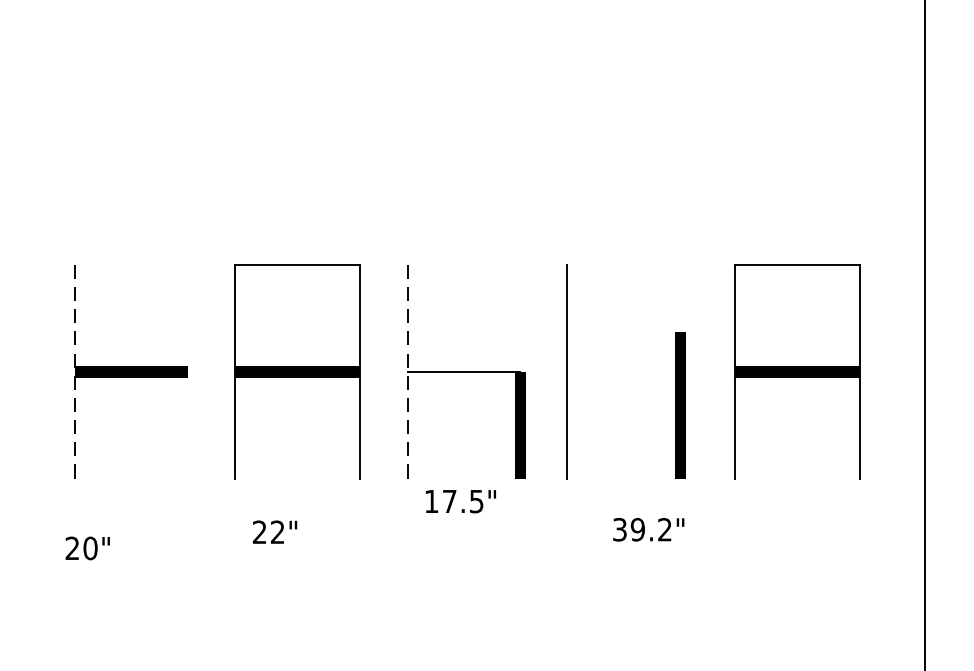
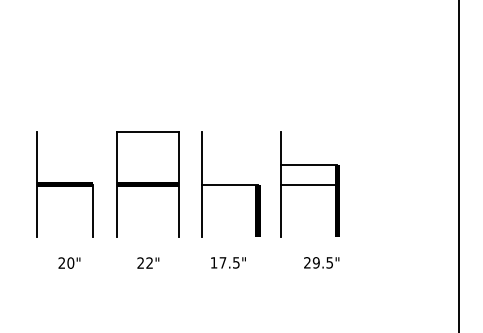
line: (624, 331) -> (309, 164), added
line: (75, 371) -> (37, 184), dashed -> solid
line: (408, 371) -> (202, 184), dashed -> solid
line: (624, 371) -> (309, 184), added
part: (797, 371) -> (395, 184), removed
line: (188, 424) -> (93, 210), added
text: (460, 500) -> (228, 262), moved
text: (642, 529) -> (318, 262), 39.2" -> 29.5"
text: (275, 531) -> (148, 262), moved
text: (87, 547) -> (69, 262), moved

